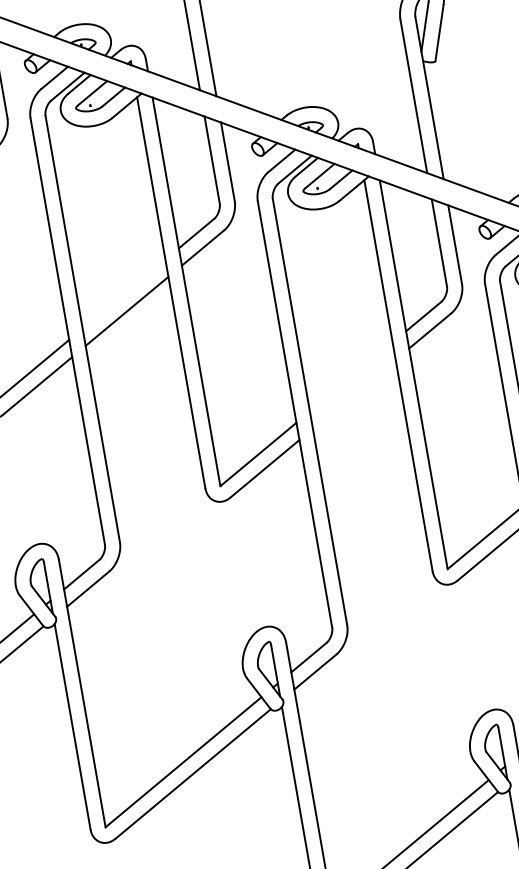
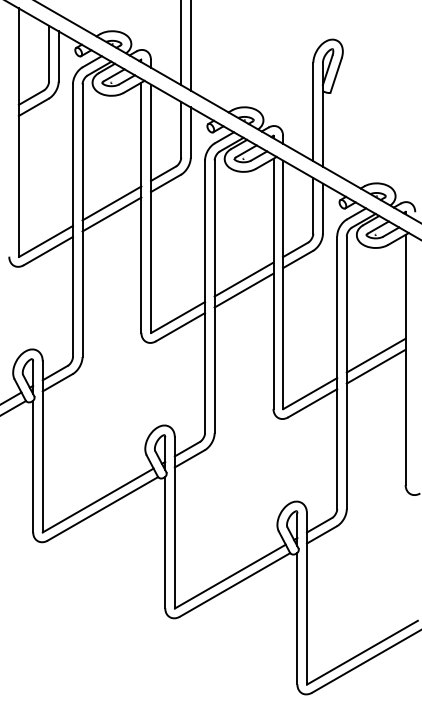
line: (123, 294) -> (111, 203), added
line: (350, 377) -> (243, 279), added
line: (353, 394) -> (243, 290), added

